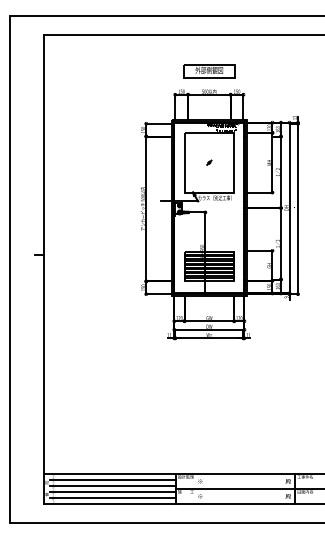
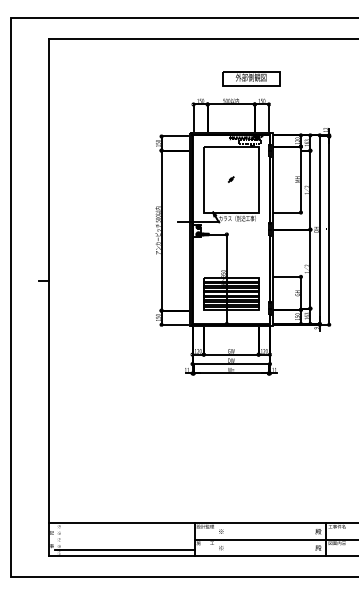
part: (209, 71) -> (251, 78), moved
line: (112, 480) -> (124, 530), removed
line: (112, 485) -> (124, 536), removed
line: (112, 492) -> (124, 543), removed

